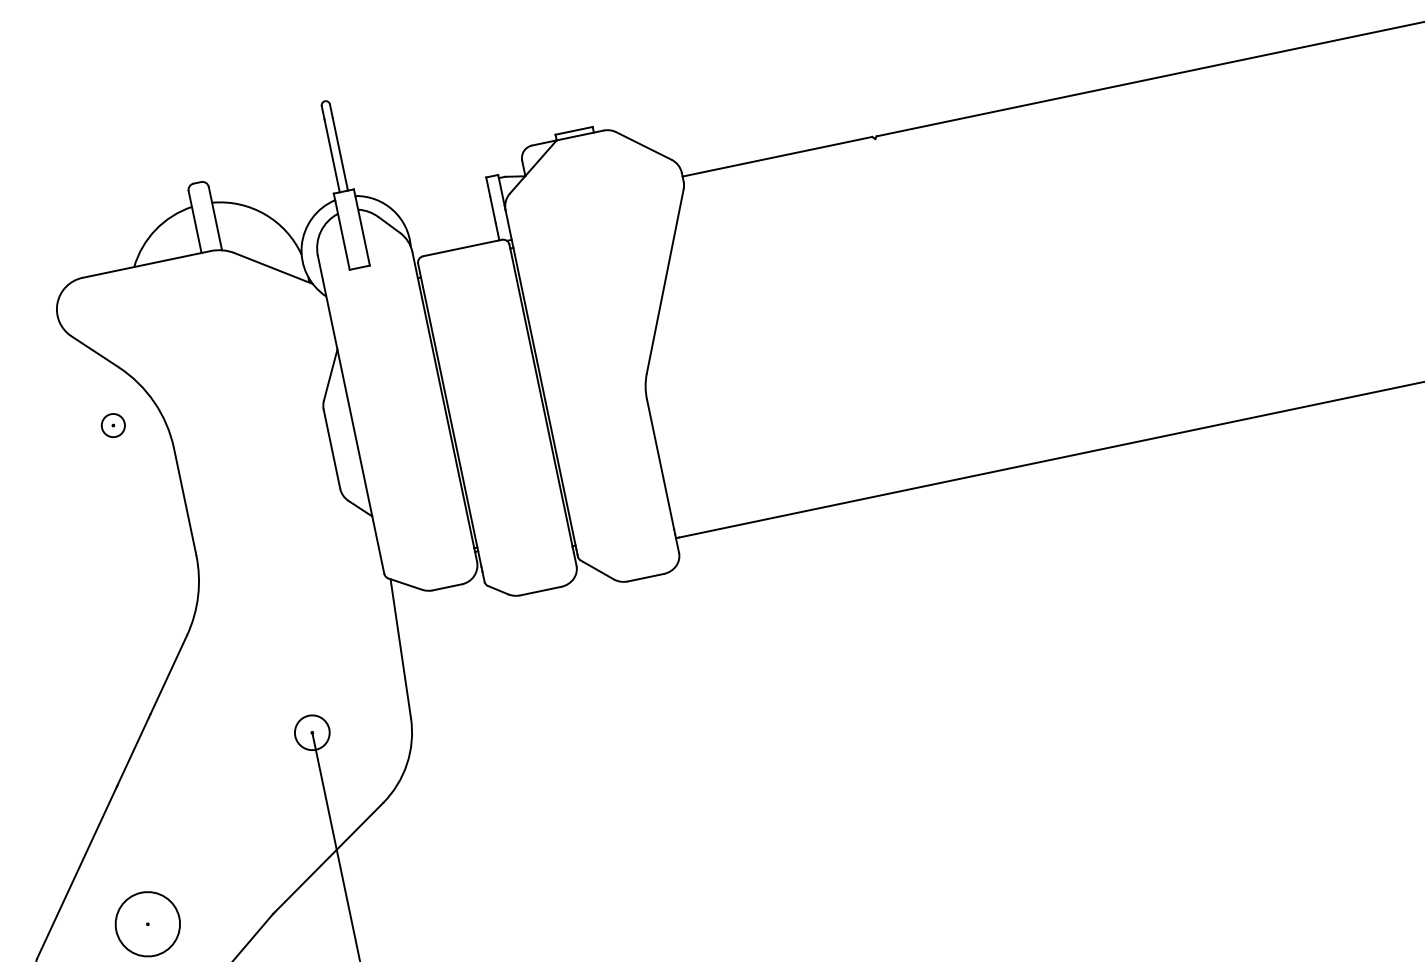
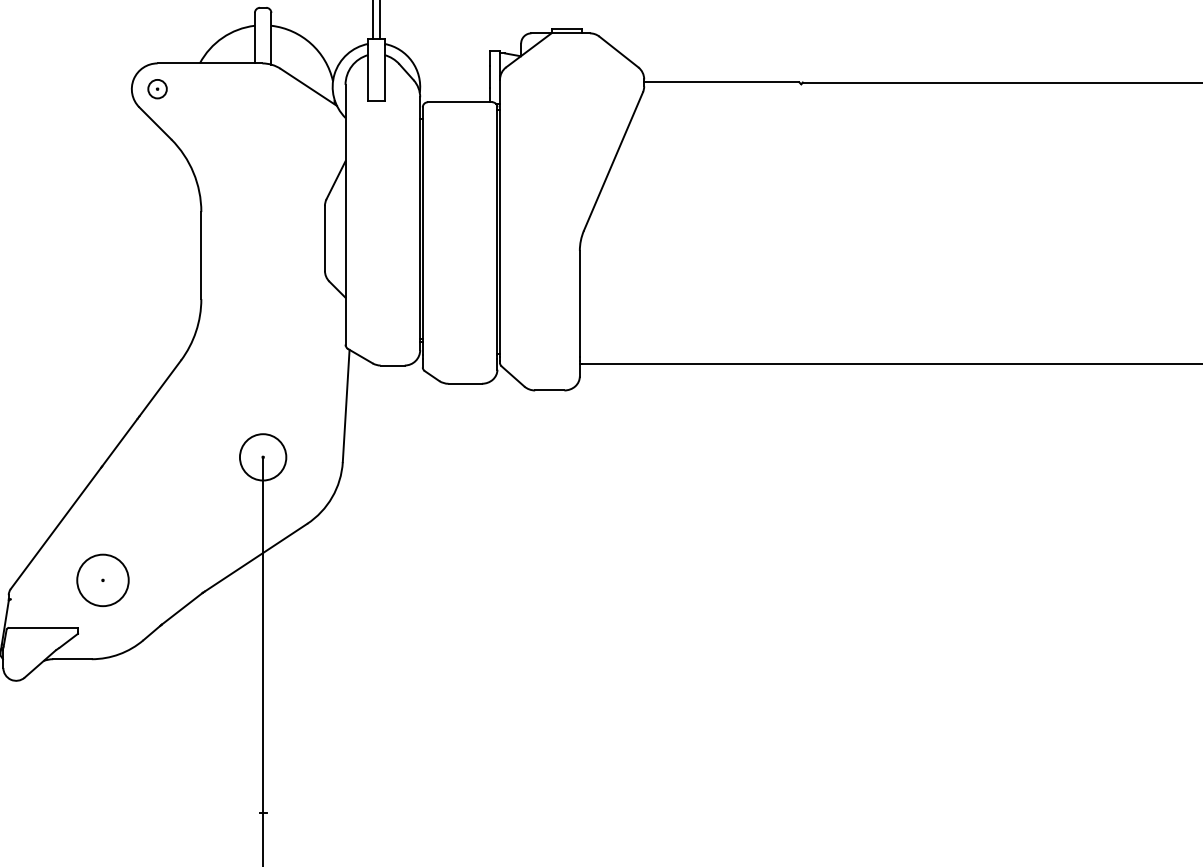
part: (113, 426) -> (157, 89), moved
circle: (311, 733) -> (262, 457), size x1.67

